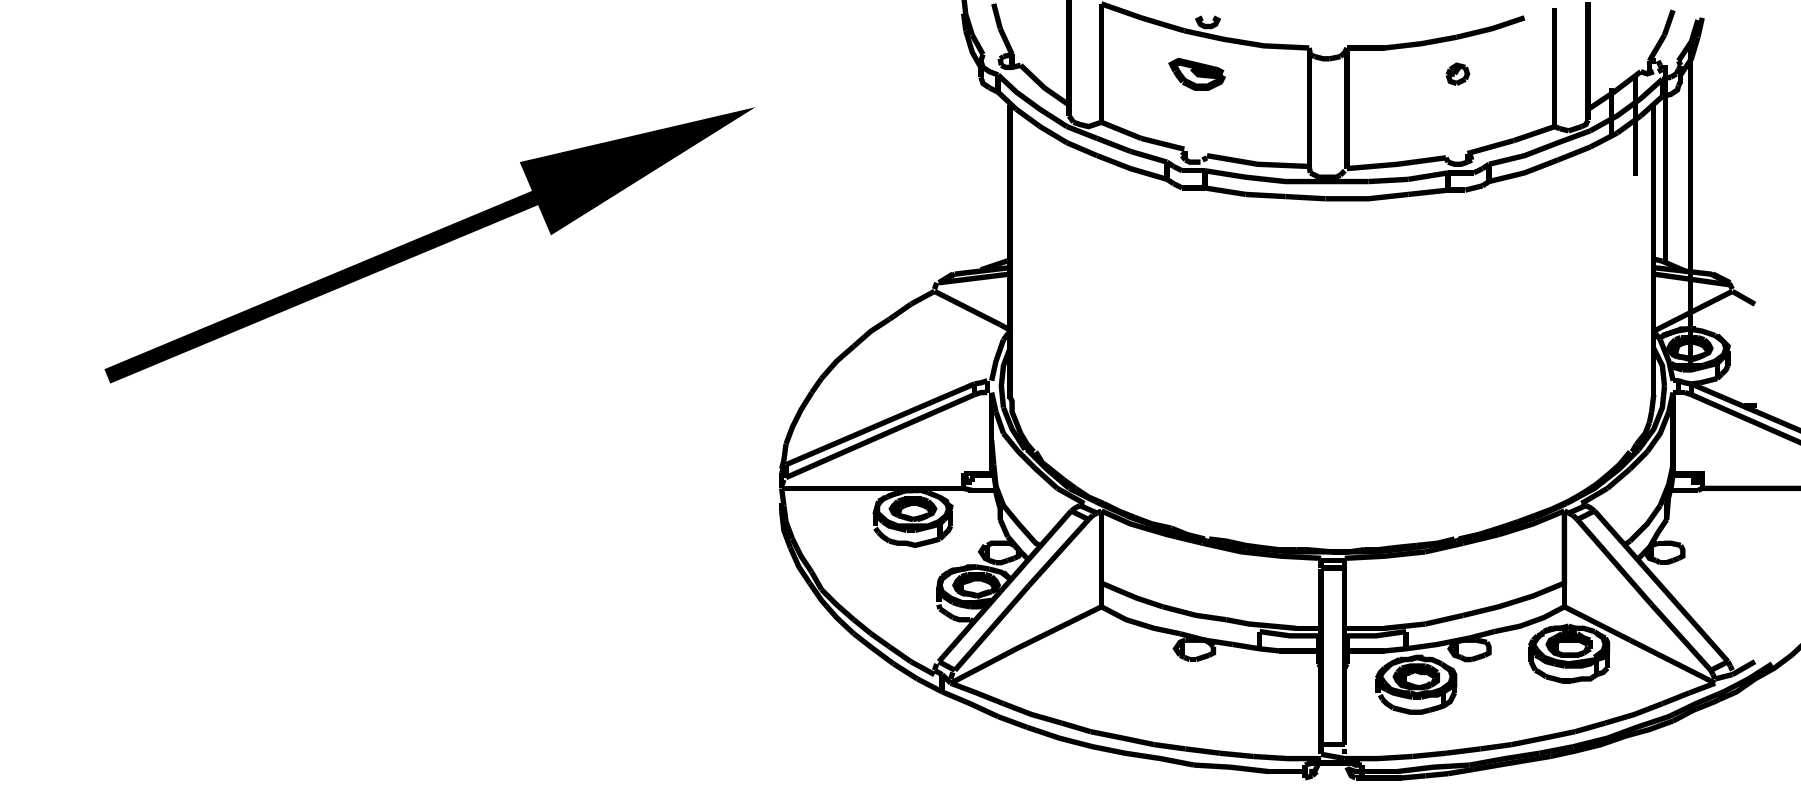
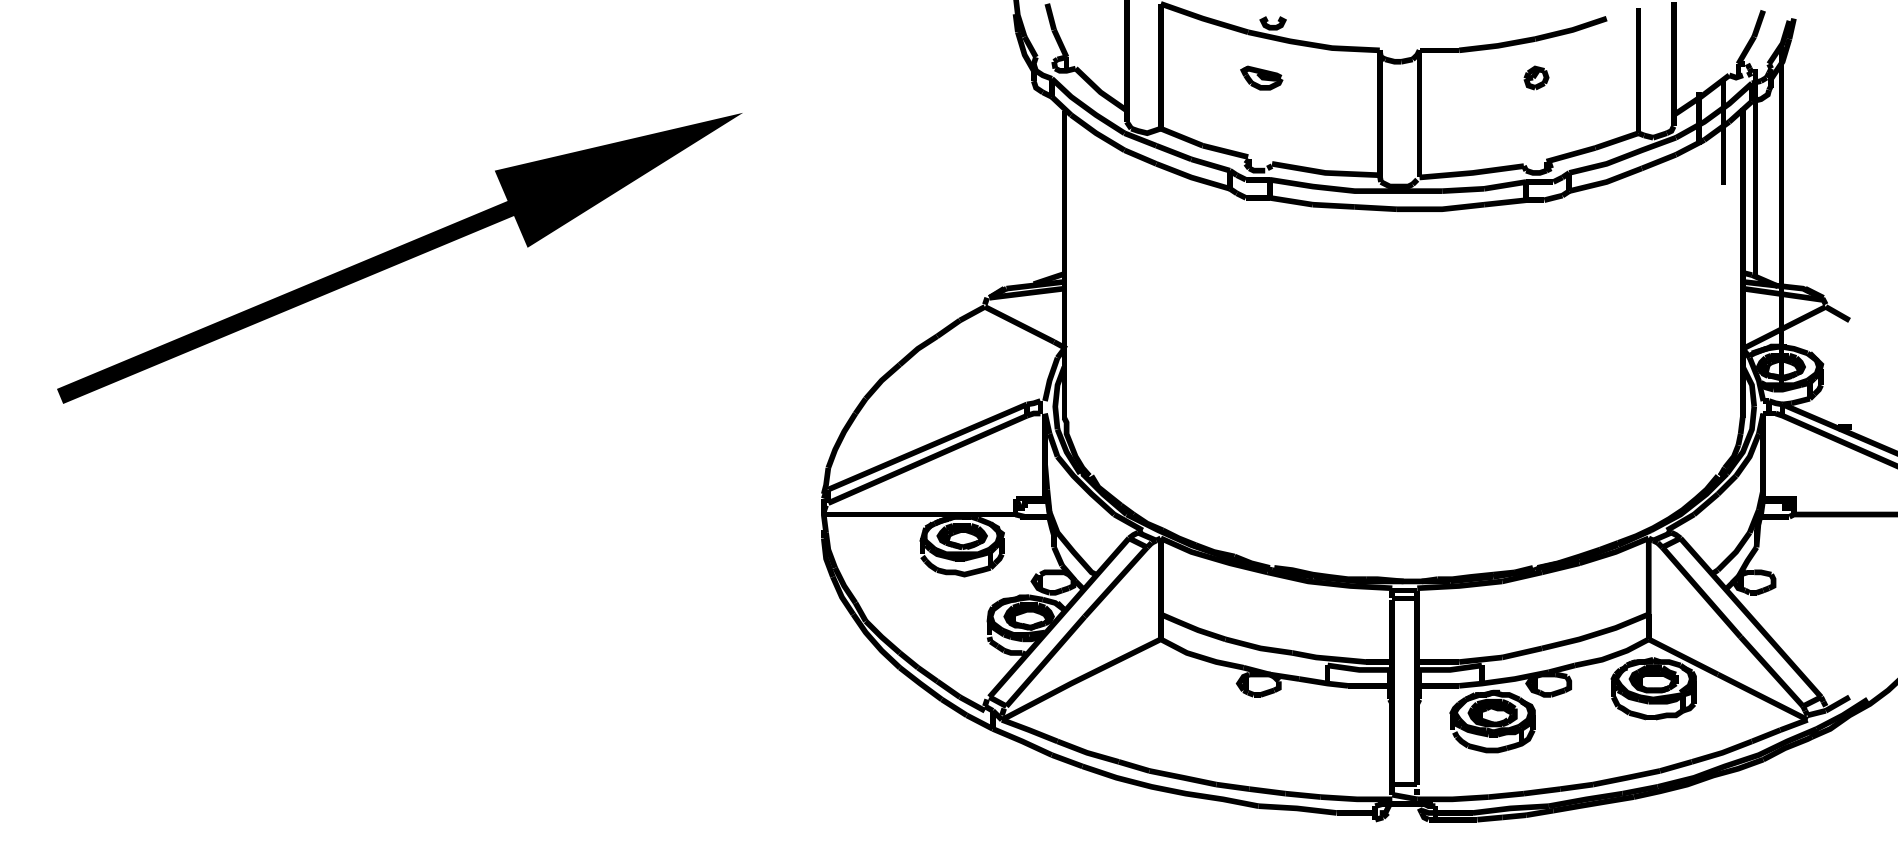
part: (1197, 73) -> (1261, 77), size x0.71
part: (429, 245) -> (399, 258), moved

